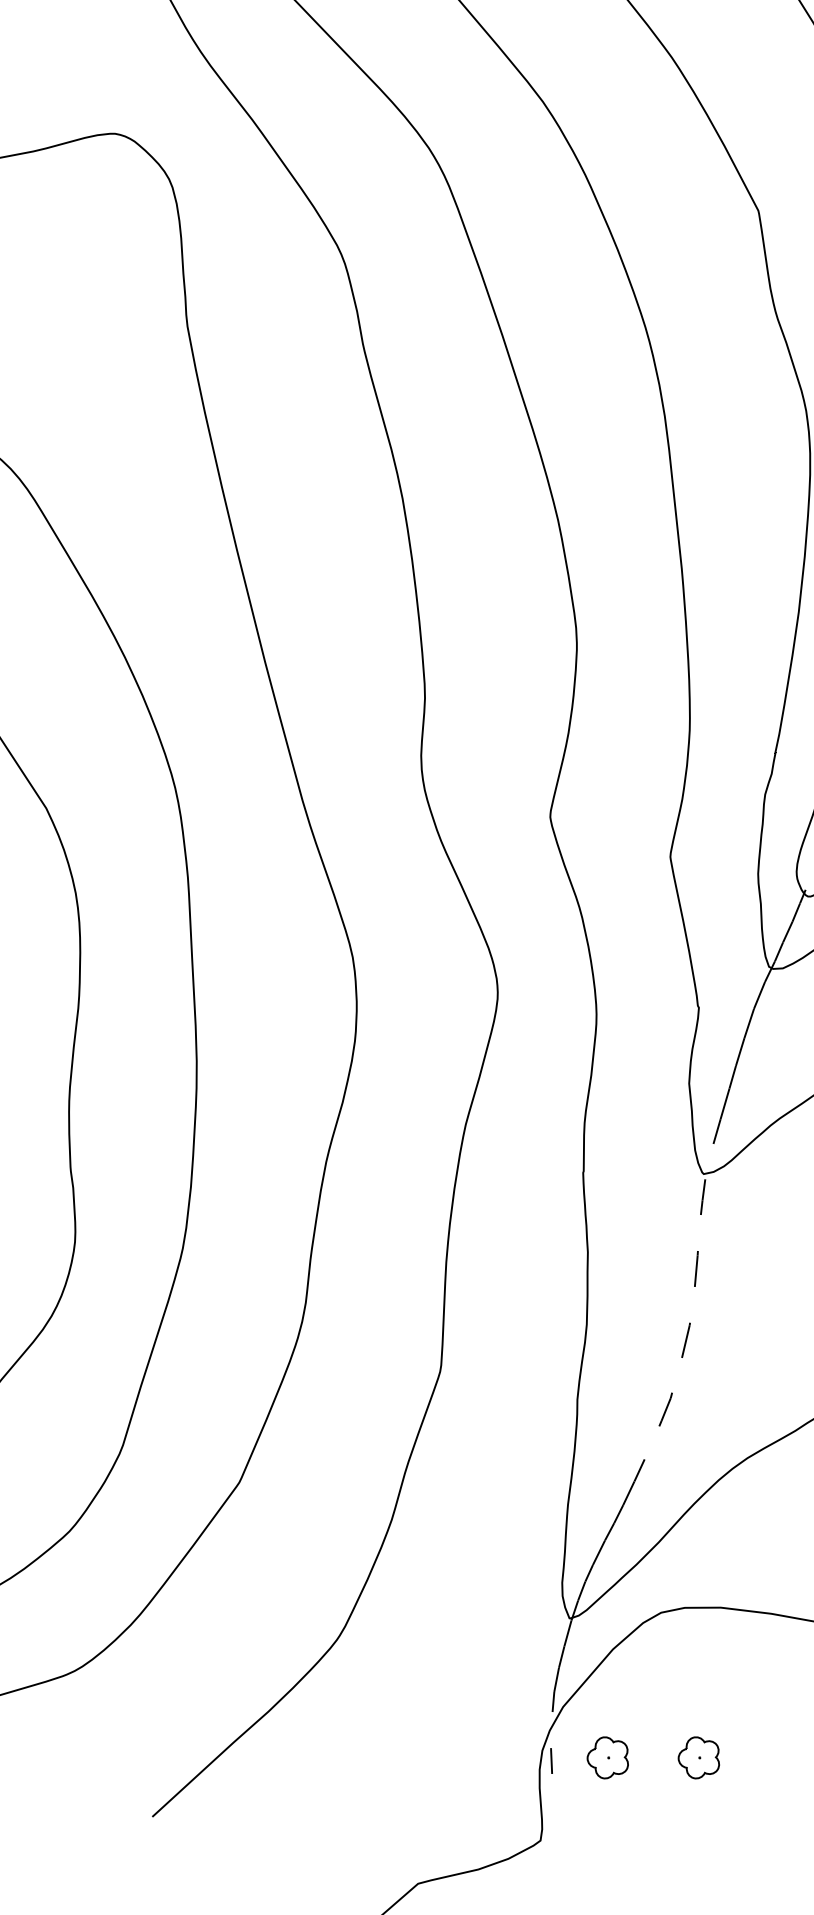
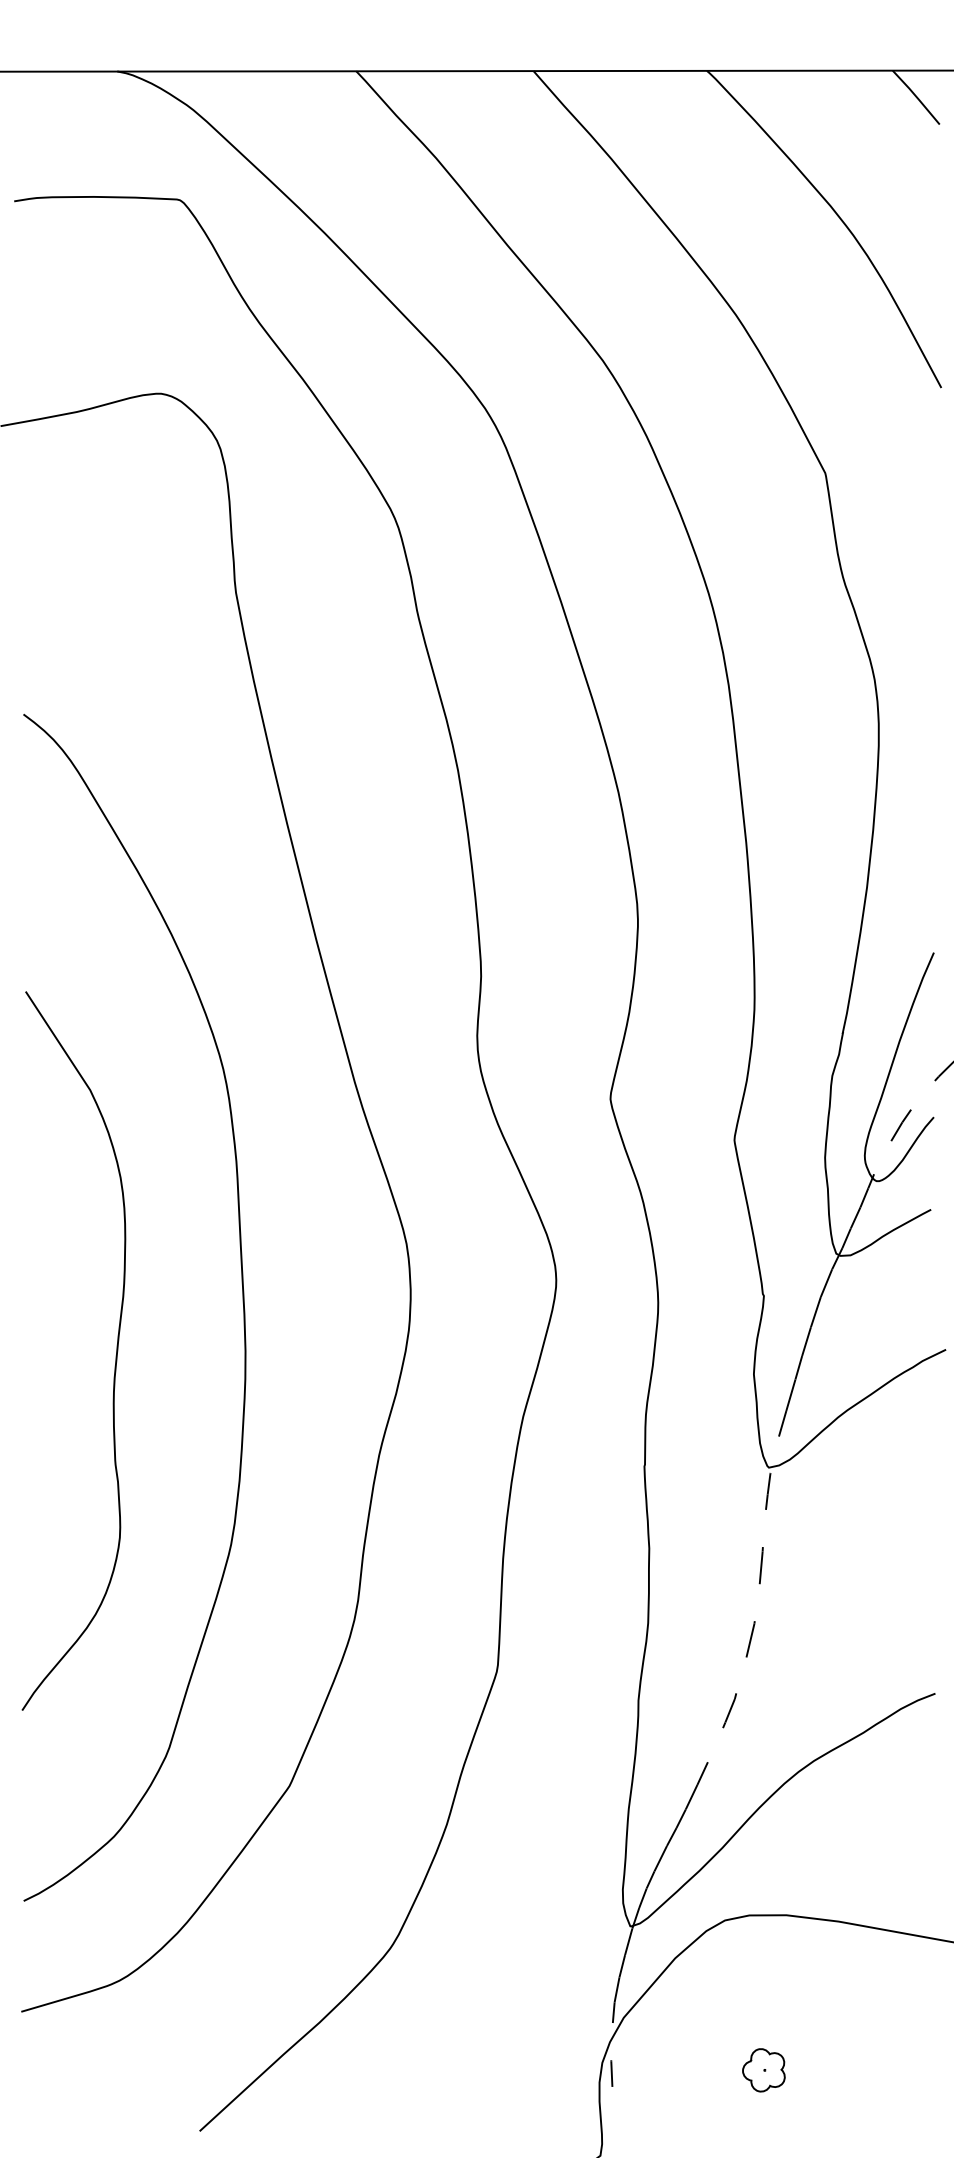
part: (607, 1758) -> (669, 2070), removed

